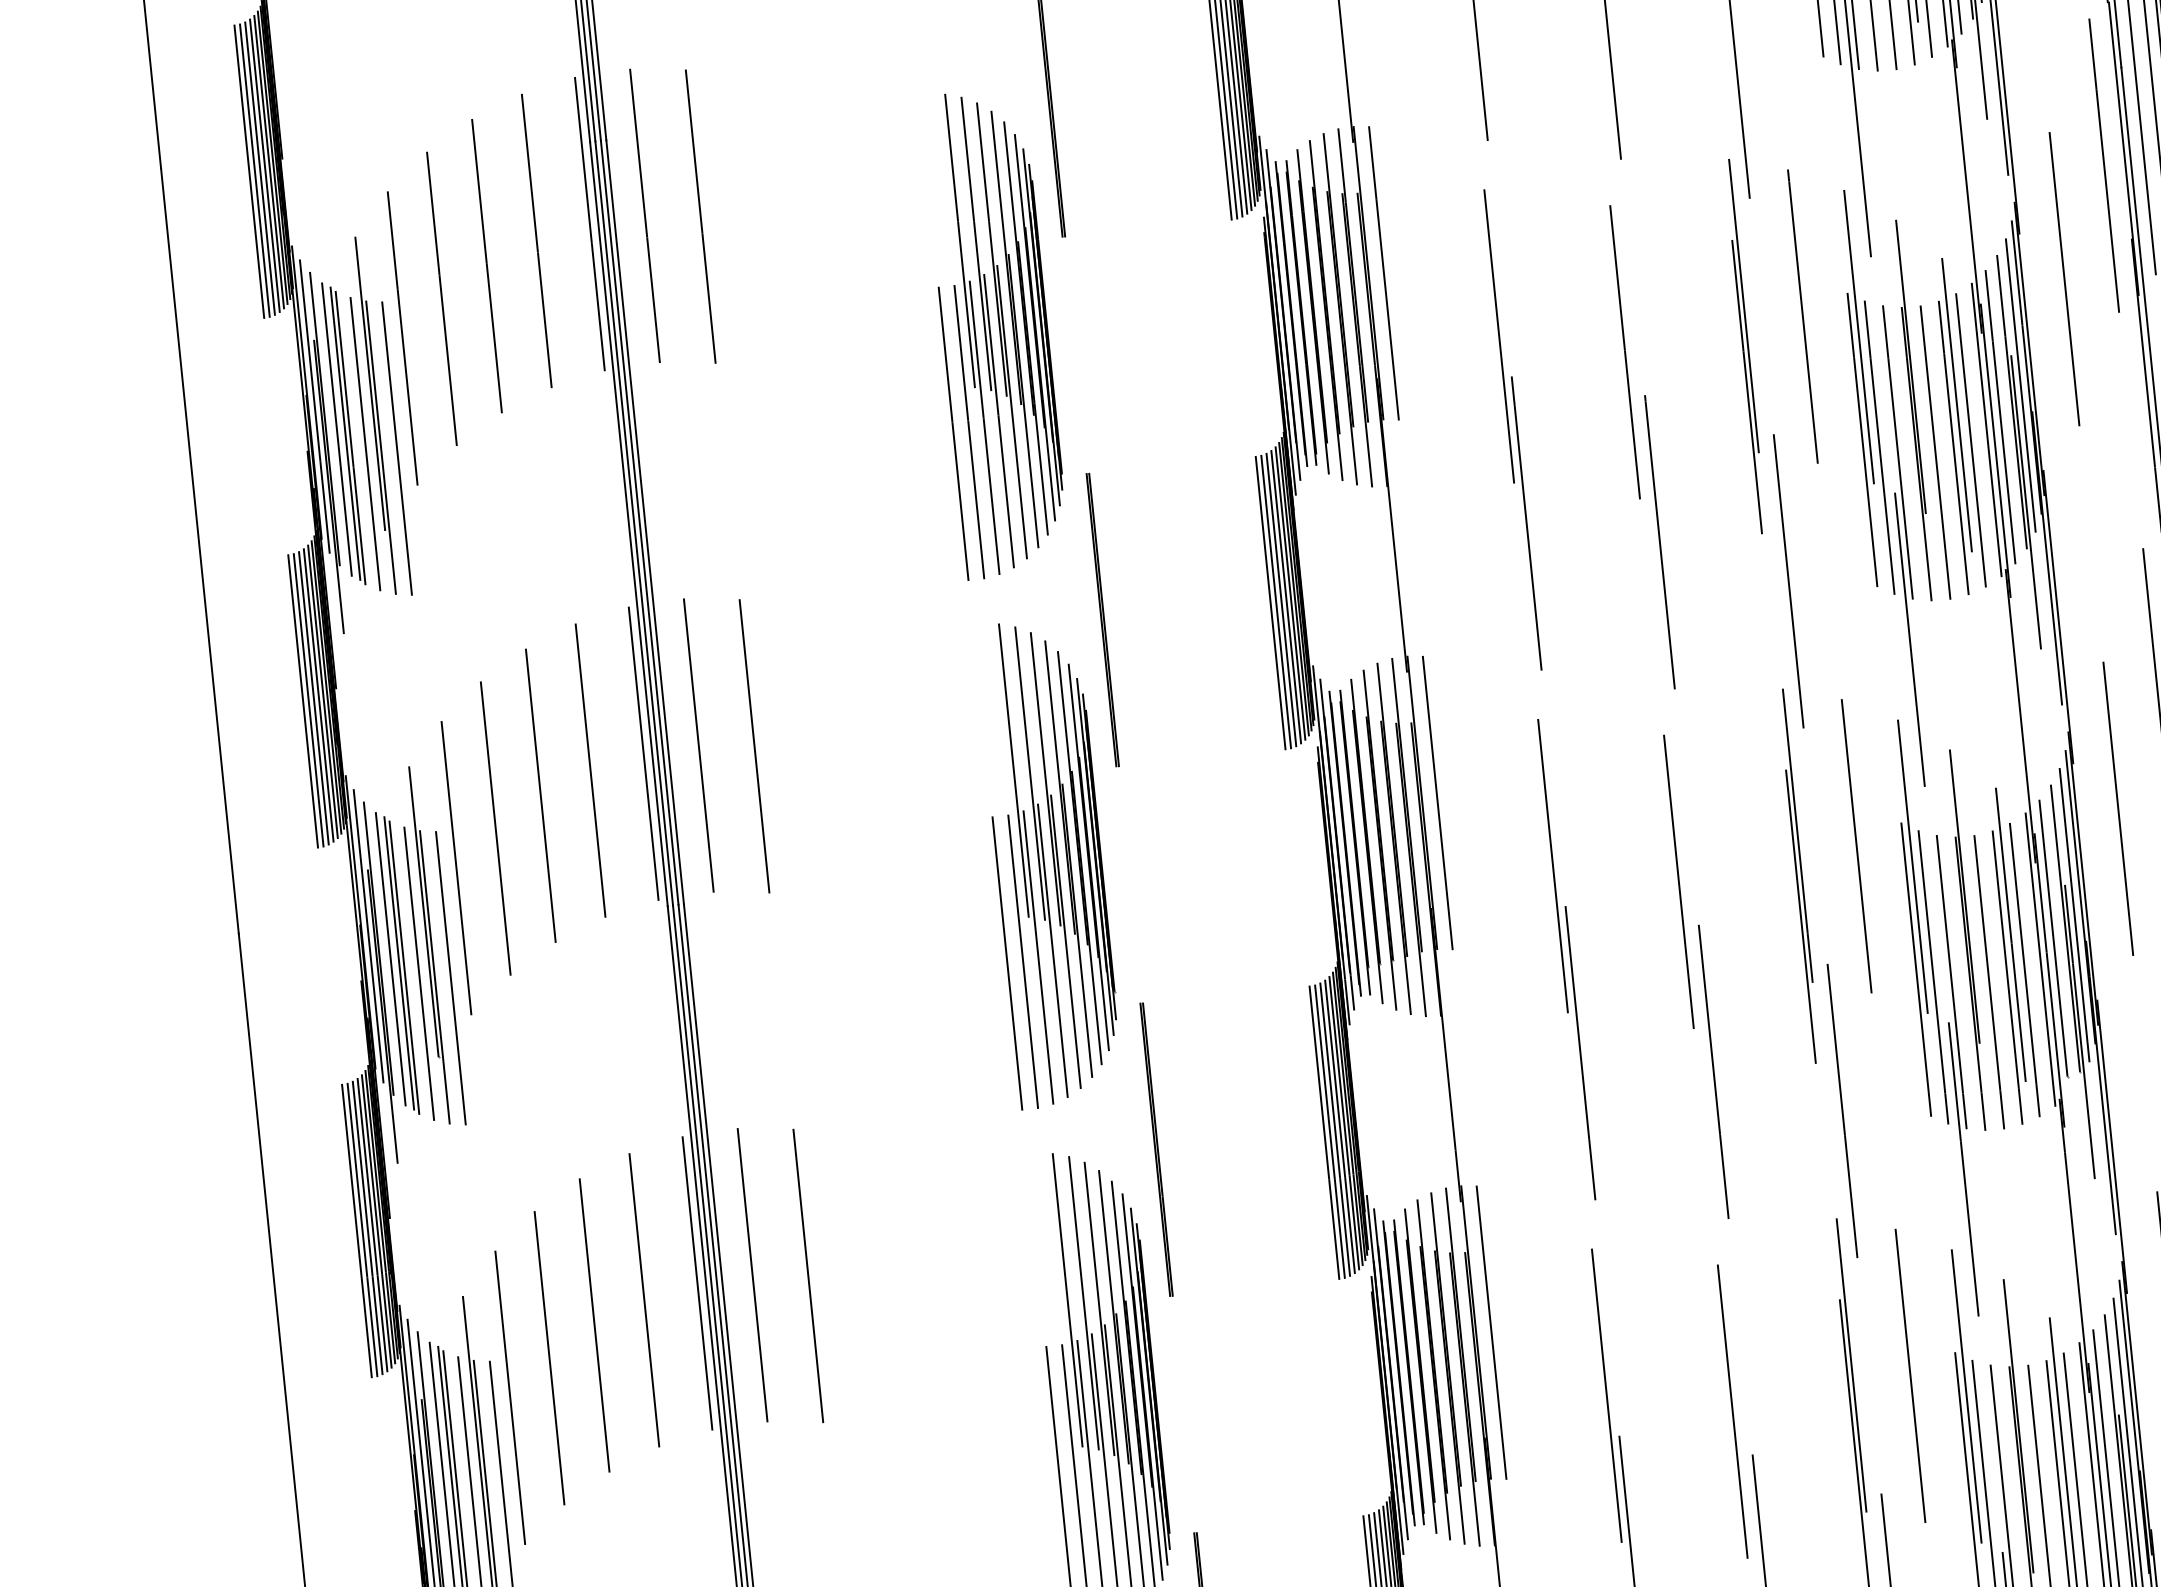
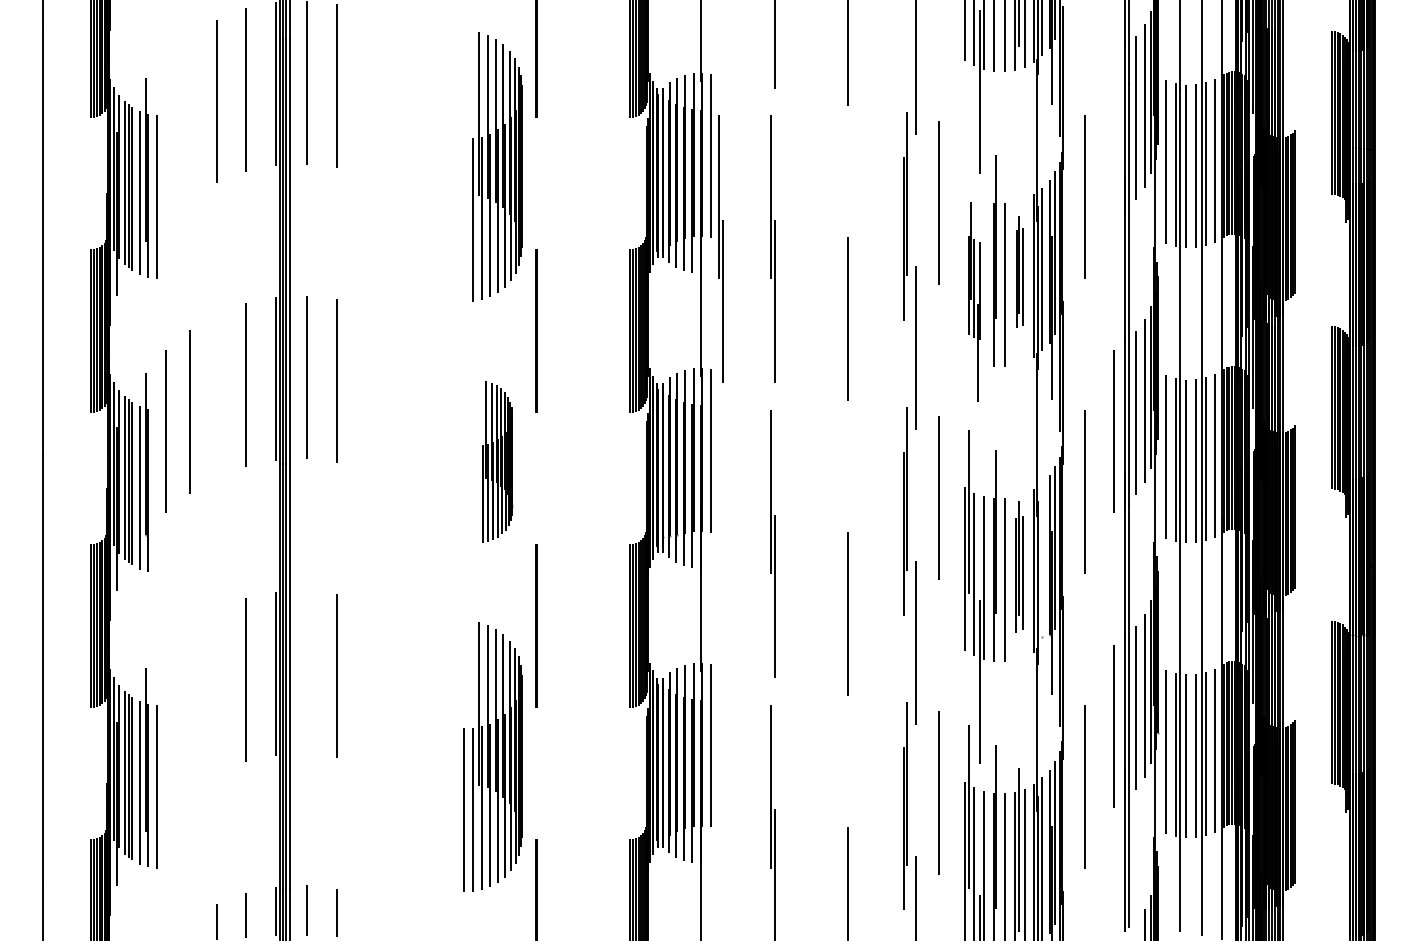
line: (2103, 165) -> (1113, 136), removed
line: (440, 298) -> (189, 116), removed
line: (401, 338) -> (165, 136), removed
line: (1623, 352) -> (838, 212), removed
part: (1959, 425) -> (1019, 271), size x0.6
line: (951, 433) -> (463, 219), removed
part: (1418, 438) -> (720, 248), added
part: (1884, 487) -> (974, 301), size x0.6
line: (540, 794) -> (216, 395), removed
part: (1056, 861) -> (497, 461), size x0.6
line: (1679, 881) -> (839, 507), removed
line: (2053, 938) -> (1042, 559), removed
part: (2013, 954) -> (1019, 566), size x0.7
line: (1007, 962) -> (464, 514), removed
line: (450, 977) -> (156, 491), removed
line: (752, 1275) -> (306, 672), removed
line: (594, 1325) -> (216, 691), removed
line: (550, 1357) -> (190, 706), removed
line: (509, 1397) -> (165, 726), removed
line: (1731, 1411) -> (838, 802), removed

